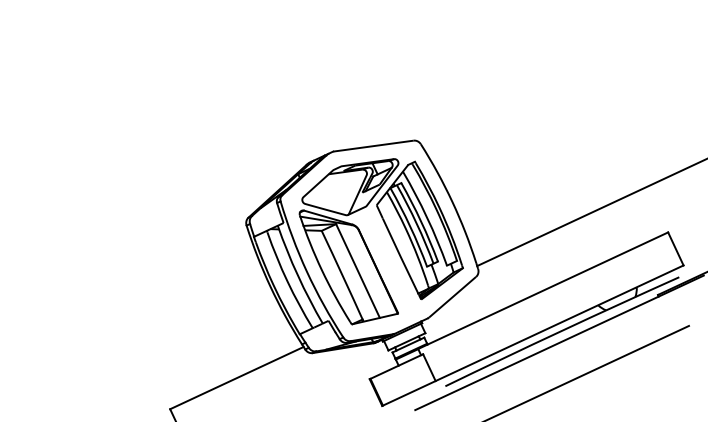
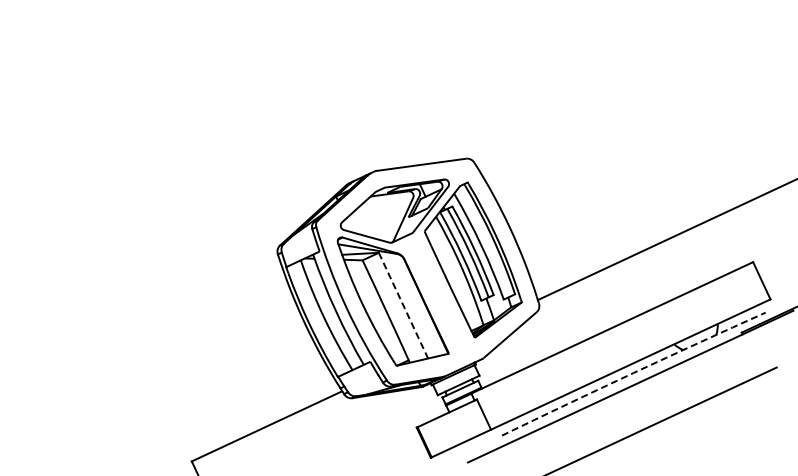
line: (357, 271) -> (403, 306), solid -> dashed
arc: (562, 331) -> (633, 373), solid -> dashed

